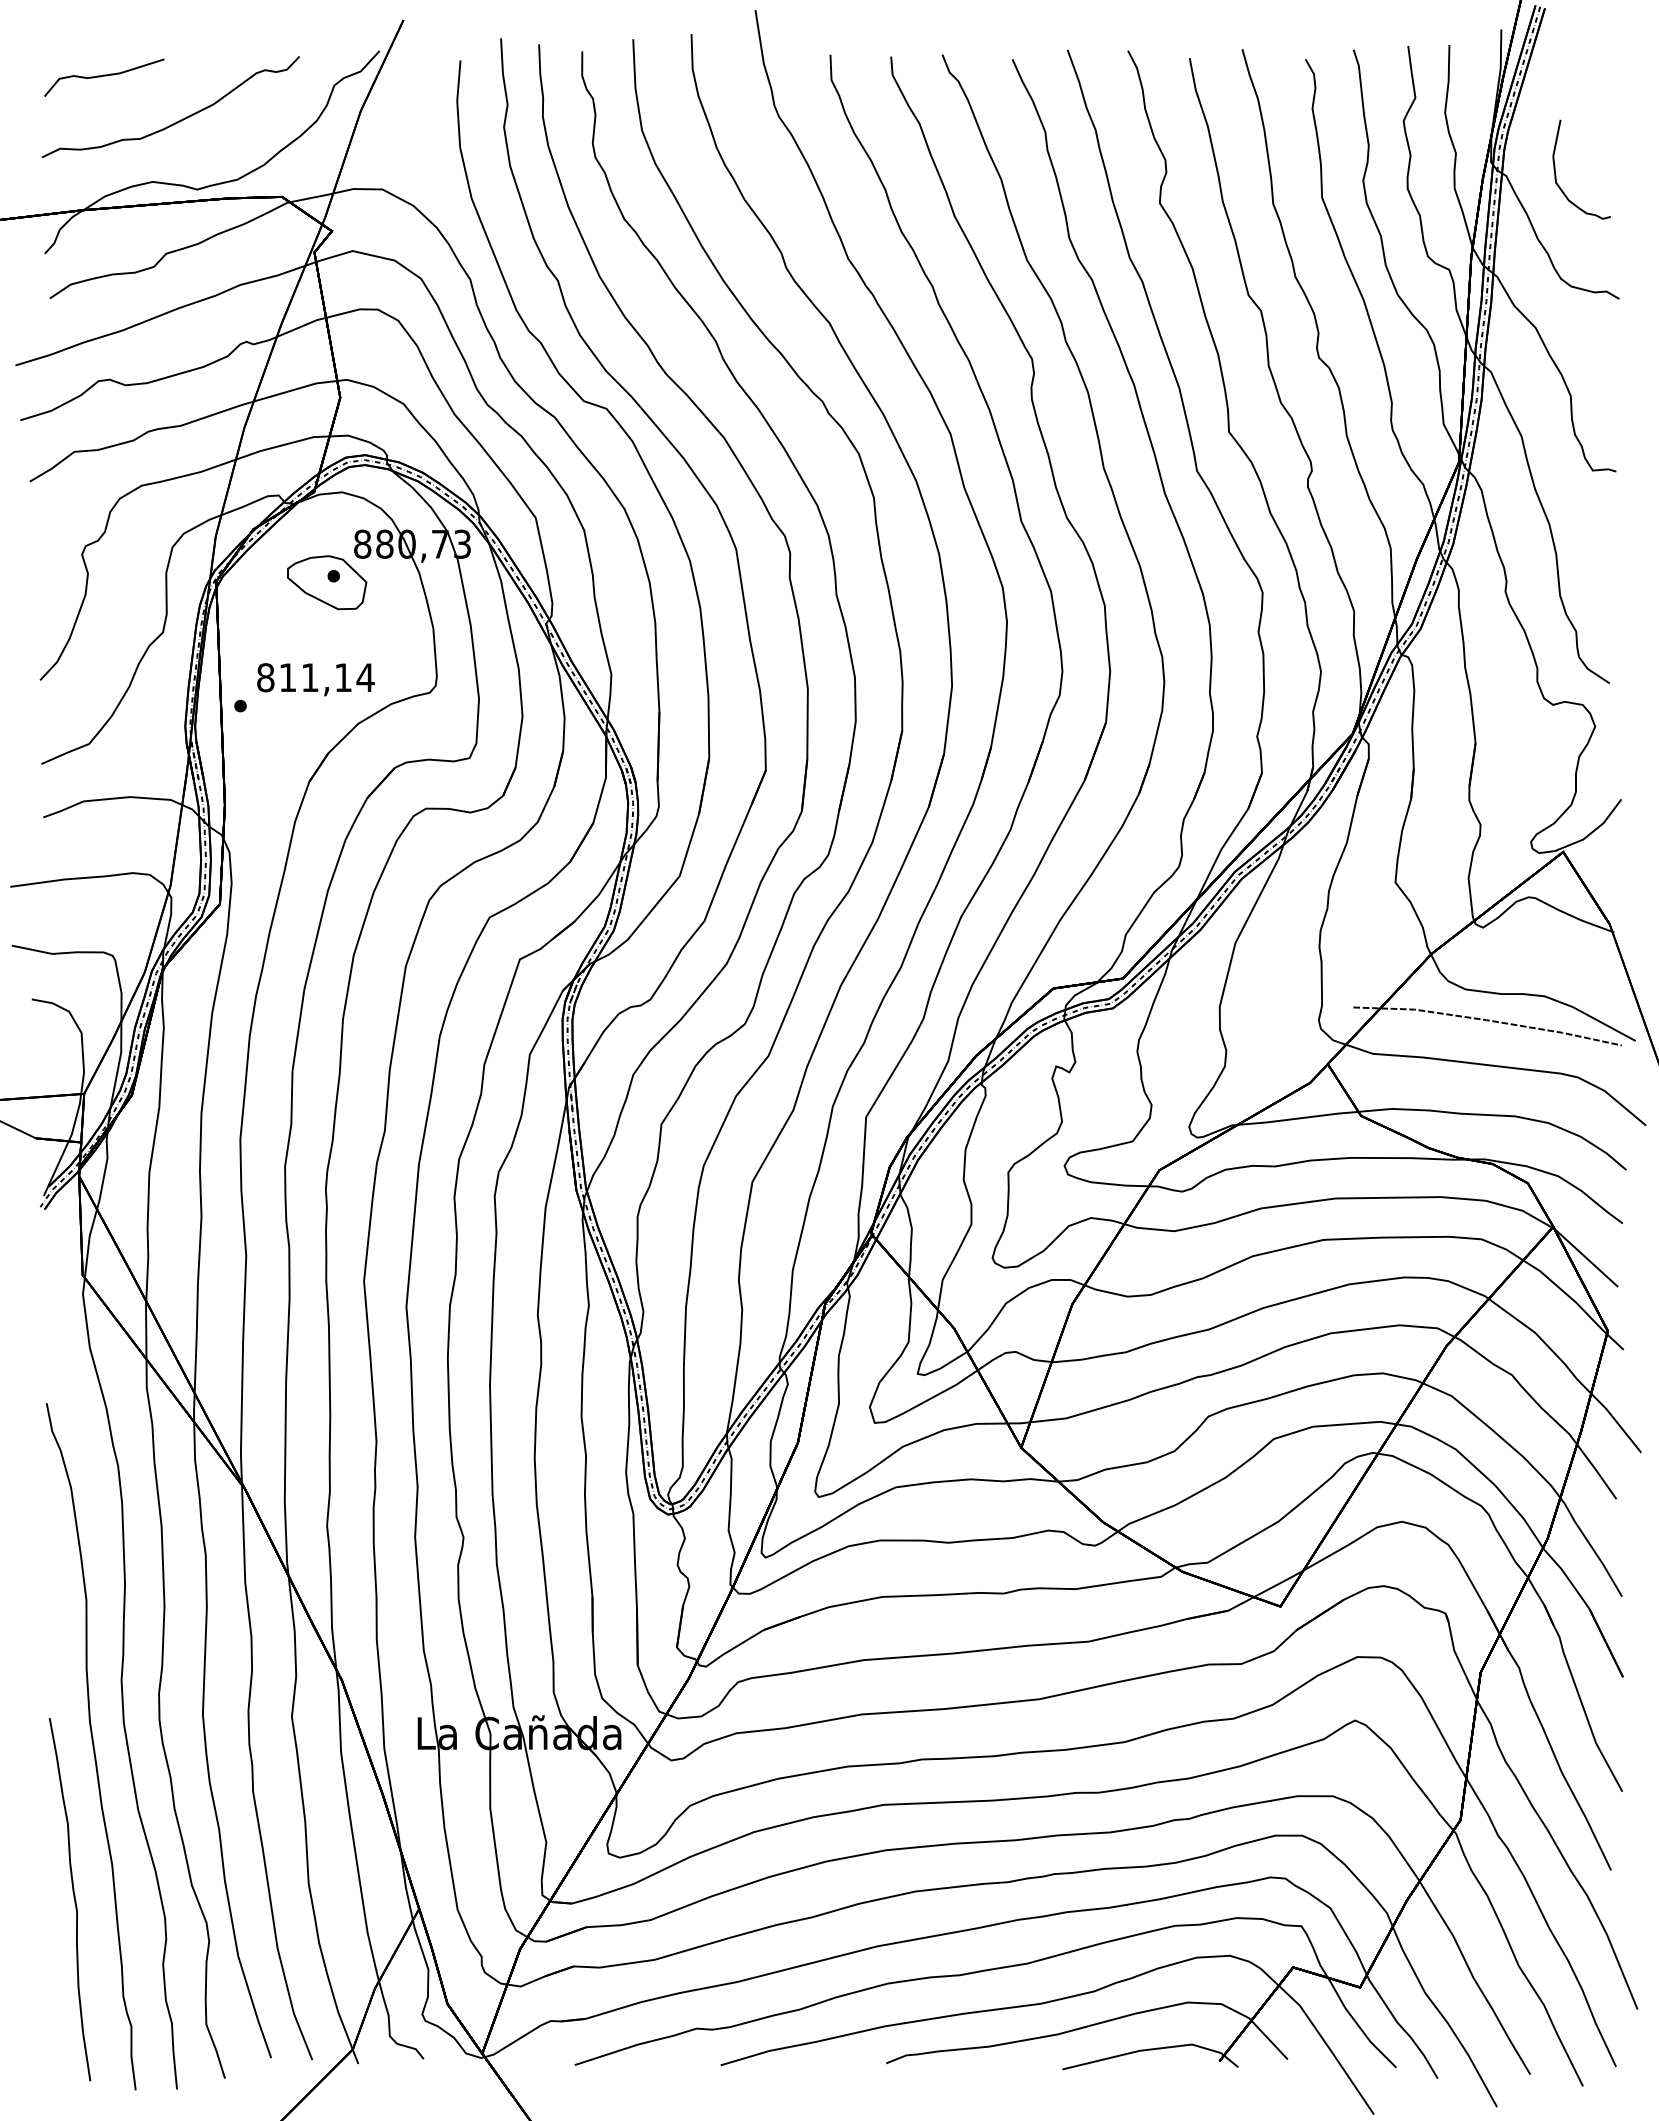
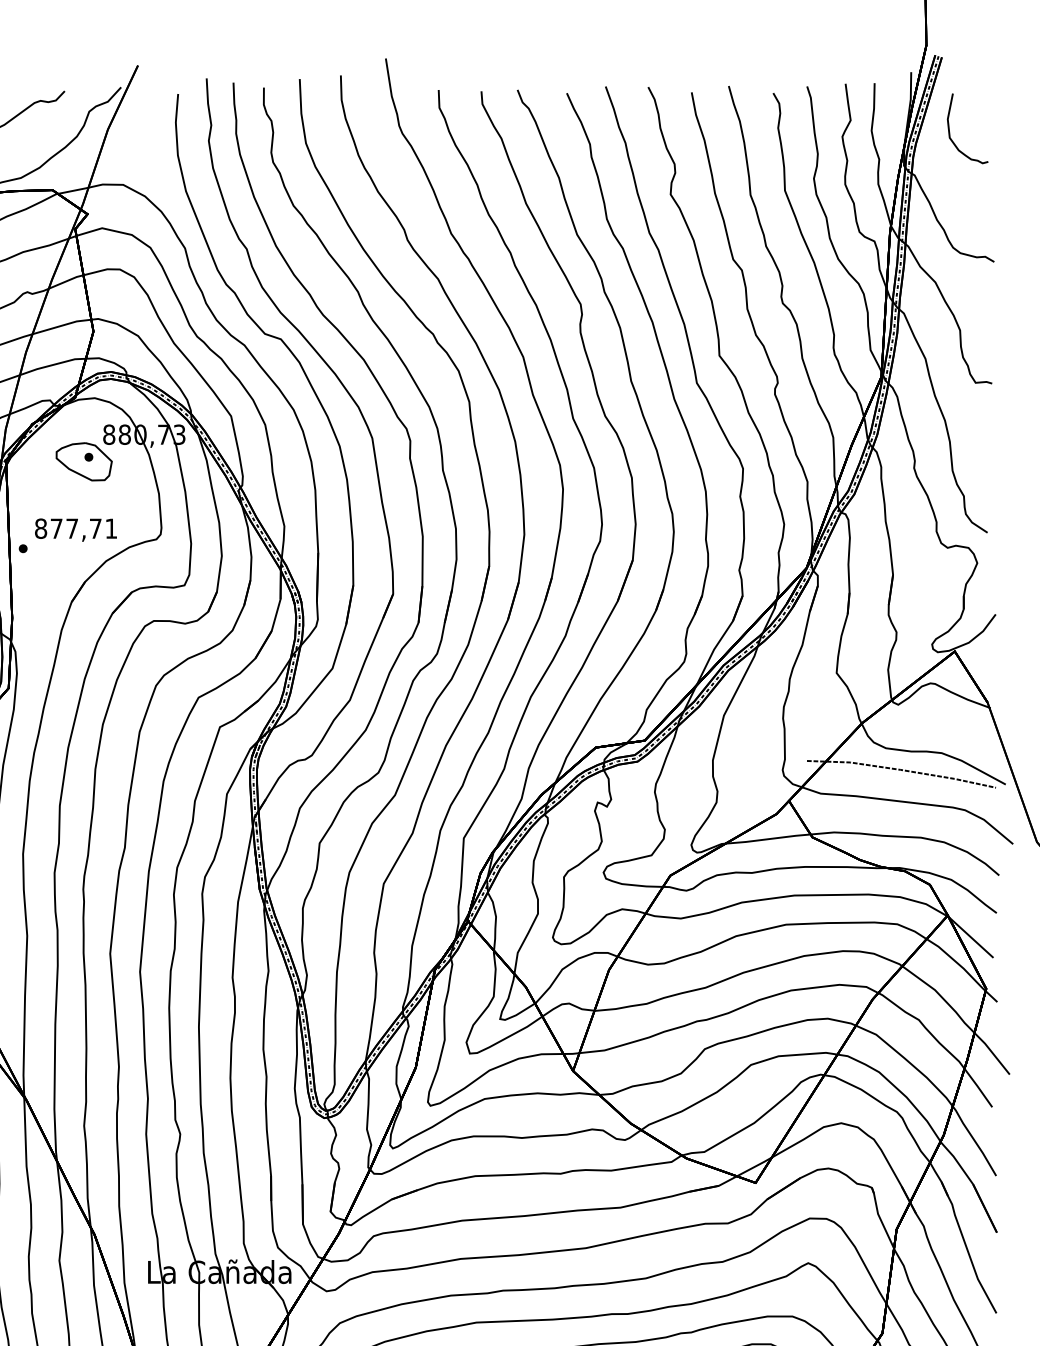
curve: (1556, 174) -> (950, 132), moved
text: (326, 677) -> (83, 528), 811,14 -> 877,71

